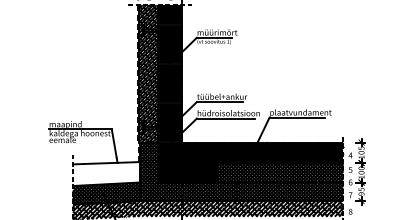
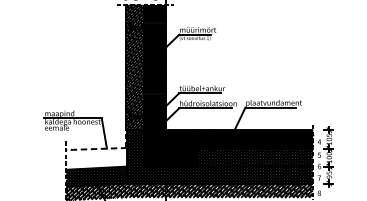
line: (105, 163) -> (95, 149), solid -> dashed

